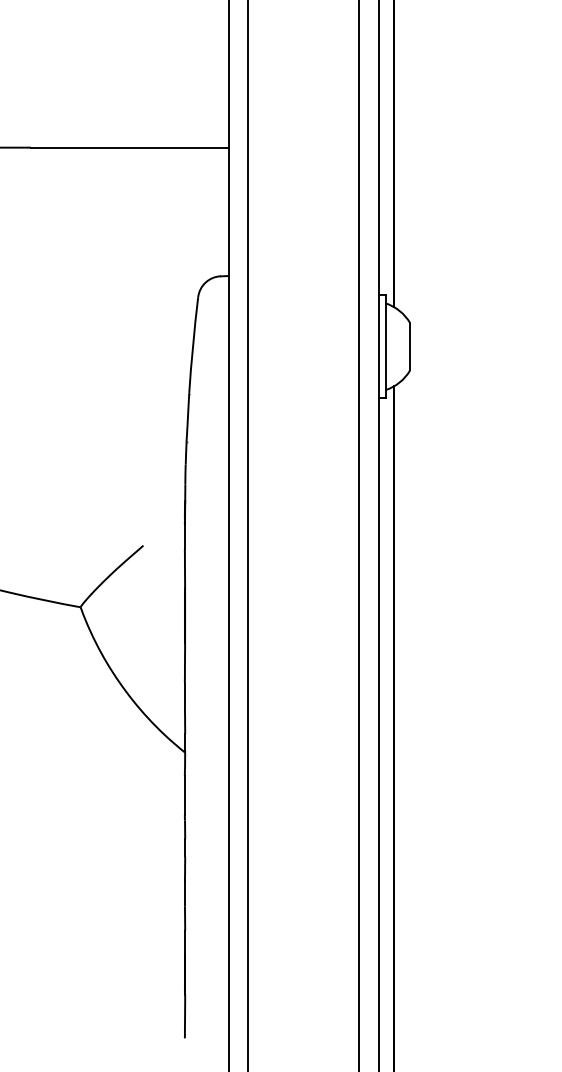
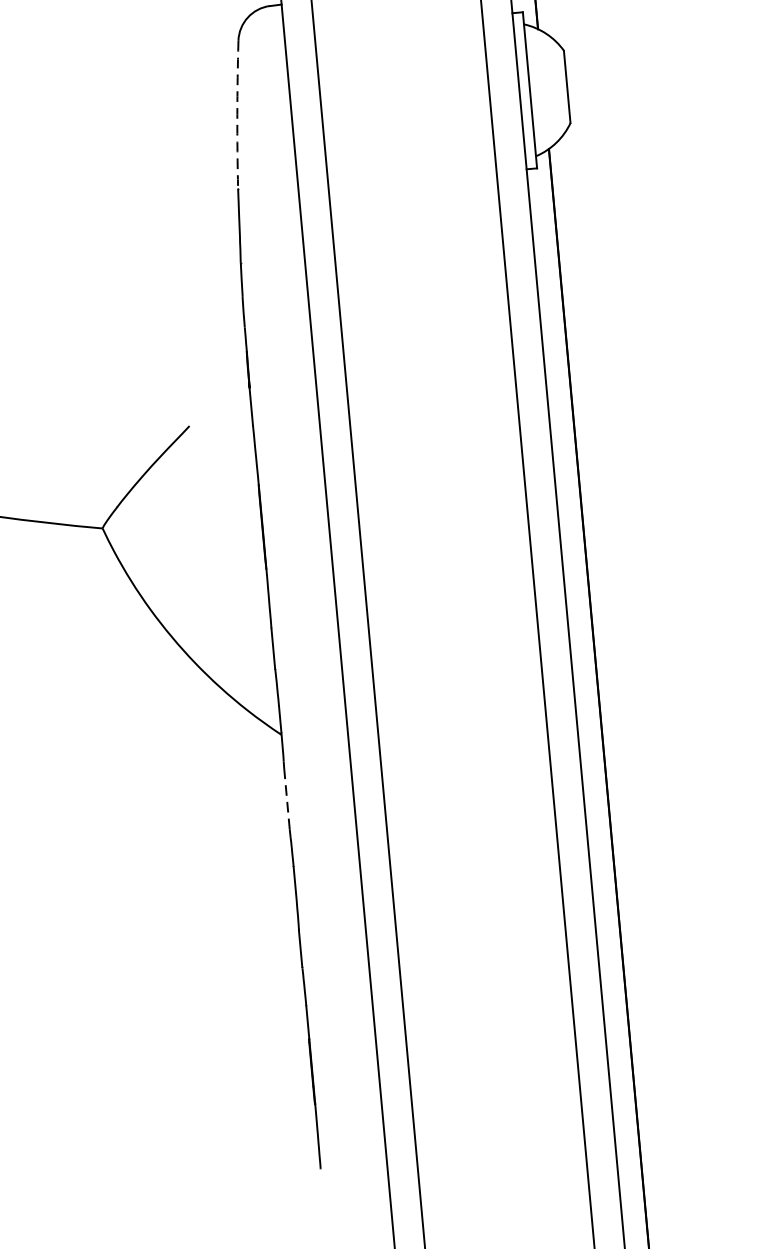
arc: (193, 345) -> (237, 114), solid -> dashed
line: (184, 795) -> (286, 800), solid -> dashed

